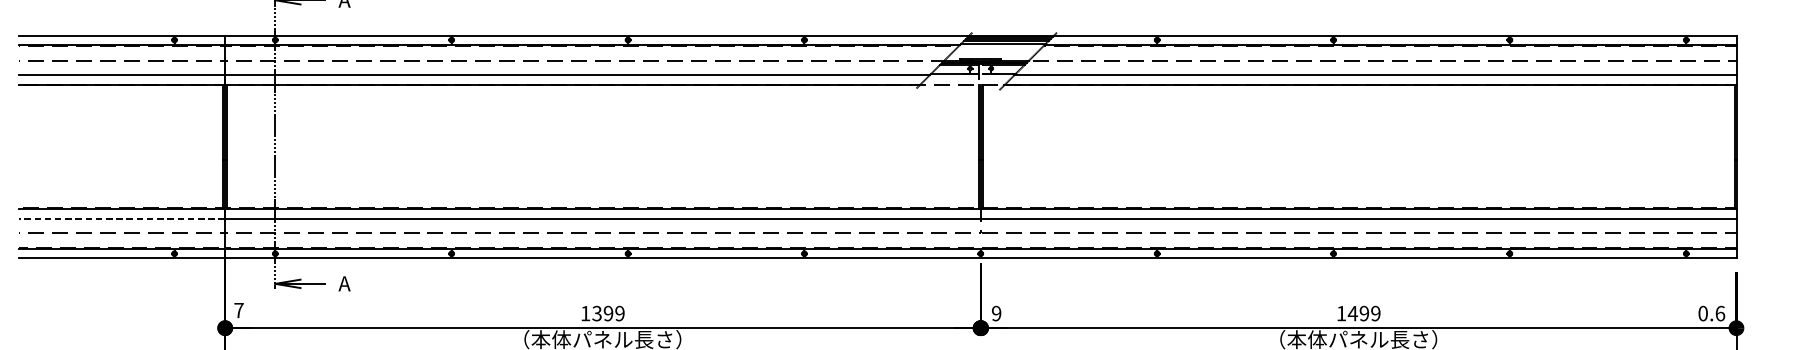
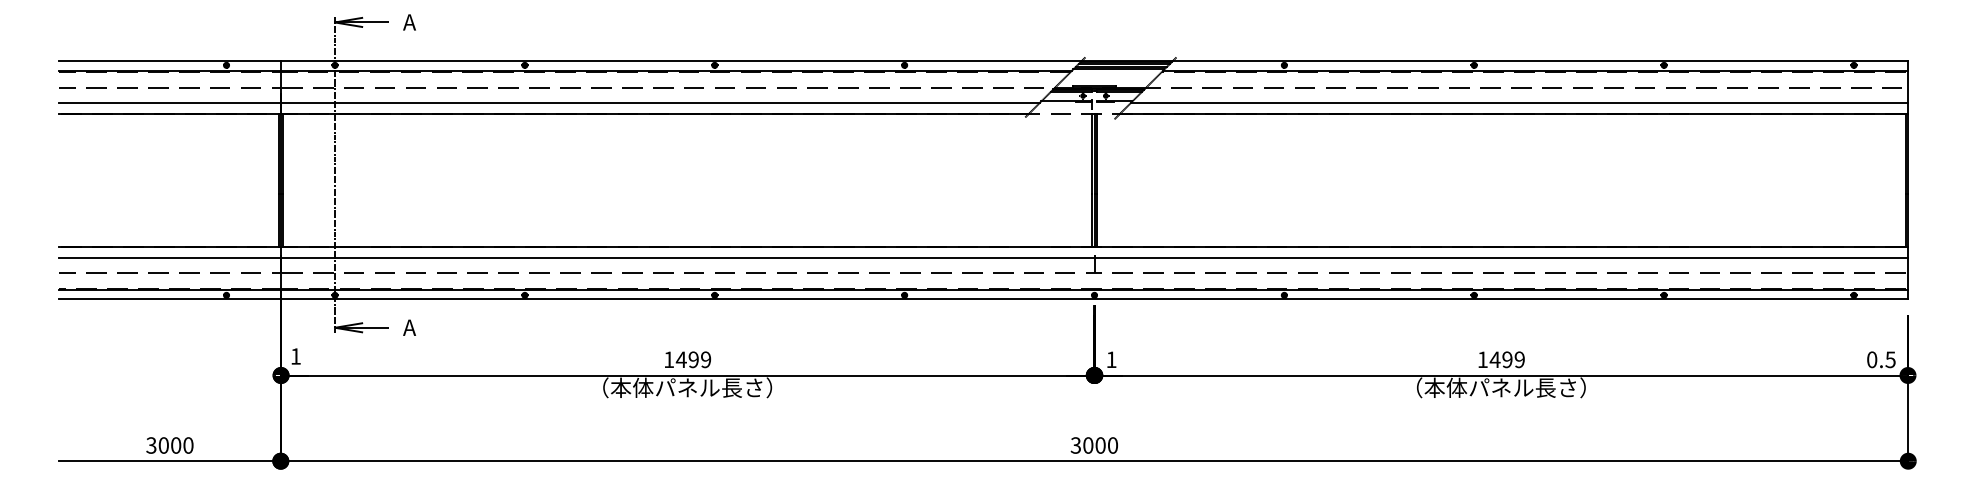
line: (122, 218) -> (170, 257), dashed -> solid
text: (238, 310) -> (295, 356), 7 -> 1
text: (596, 313) -> (680, 359), 1399 -> 1499
text: (996, 313) -> (1111, 359), 9 -> 1
text: (1720, 313) -> (1890, 359), 0.6 -> 0.5

